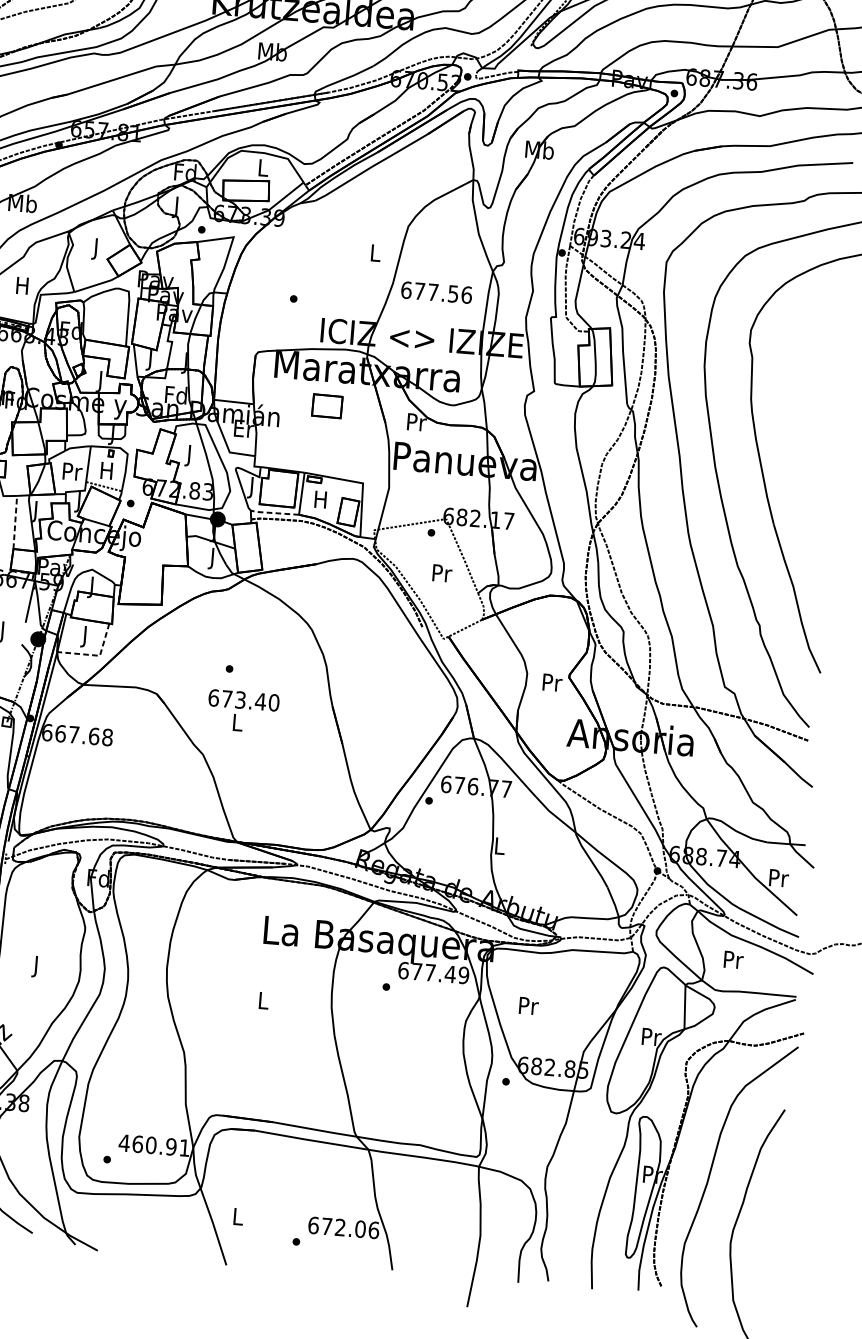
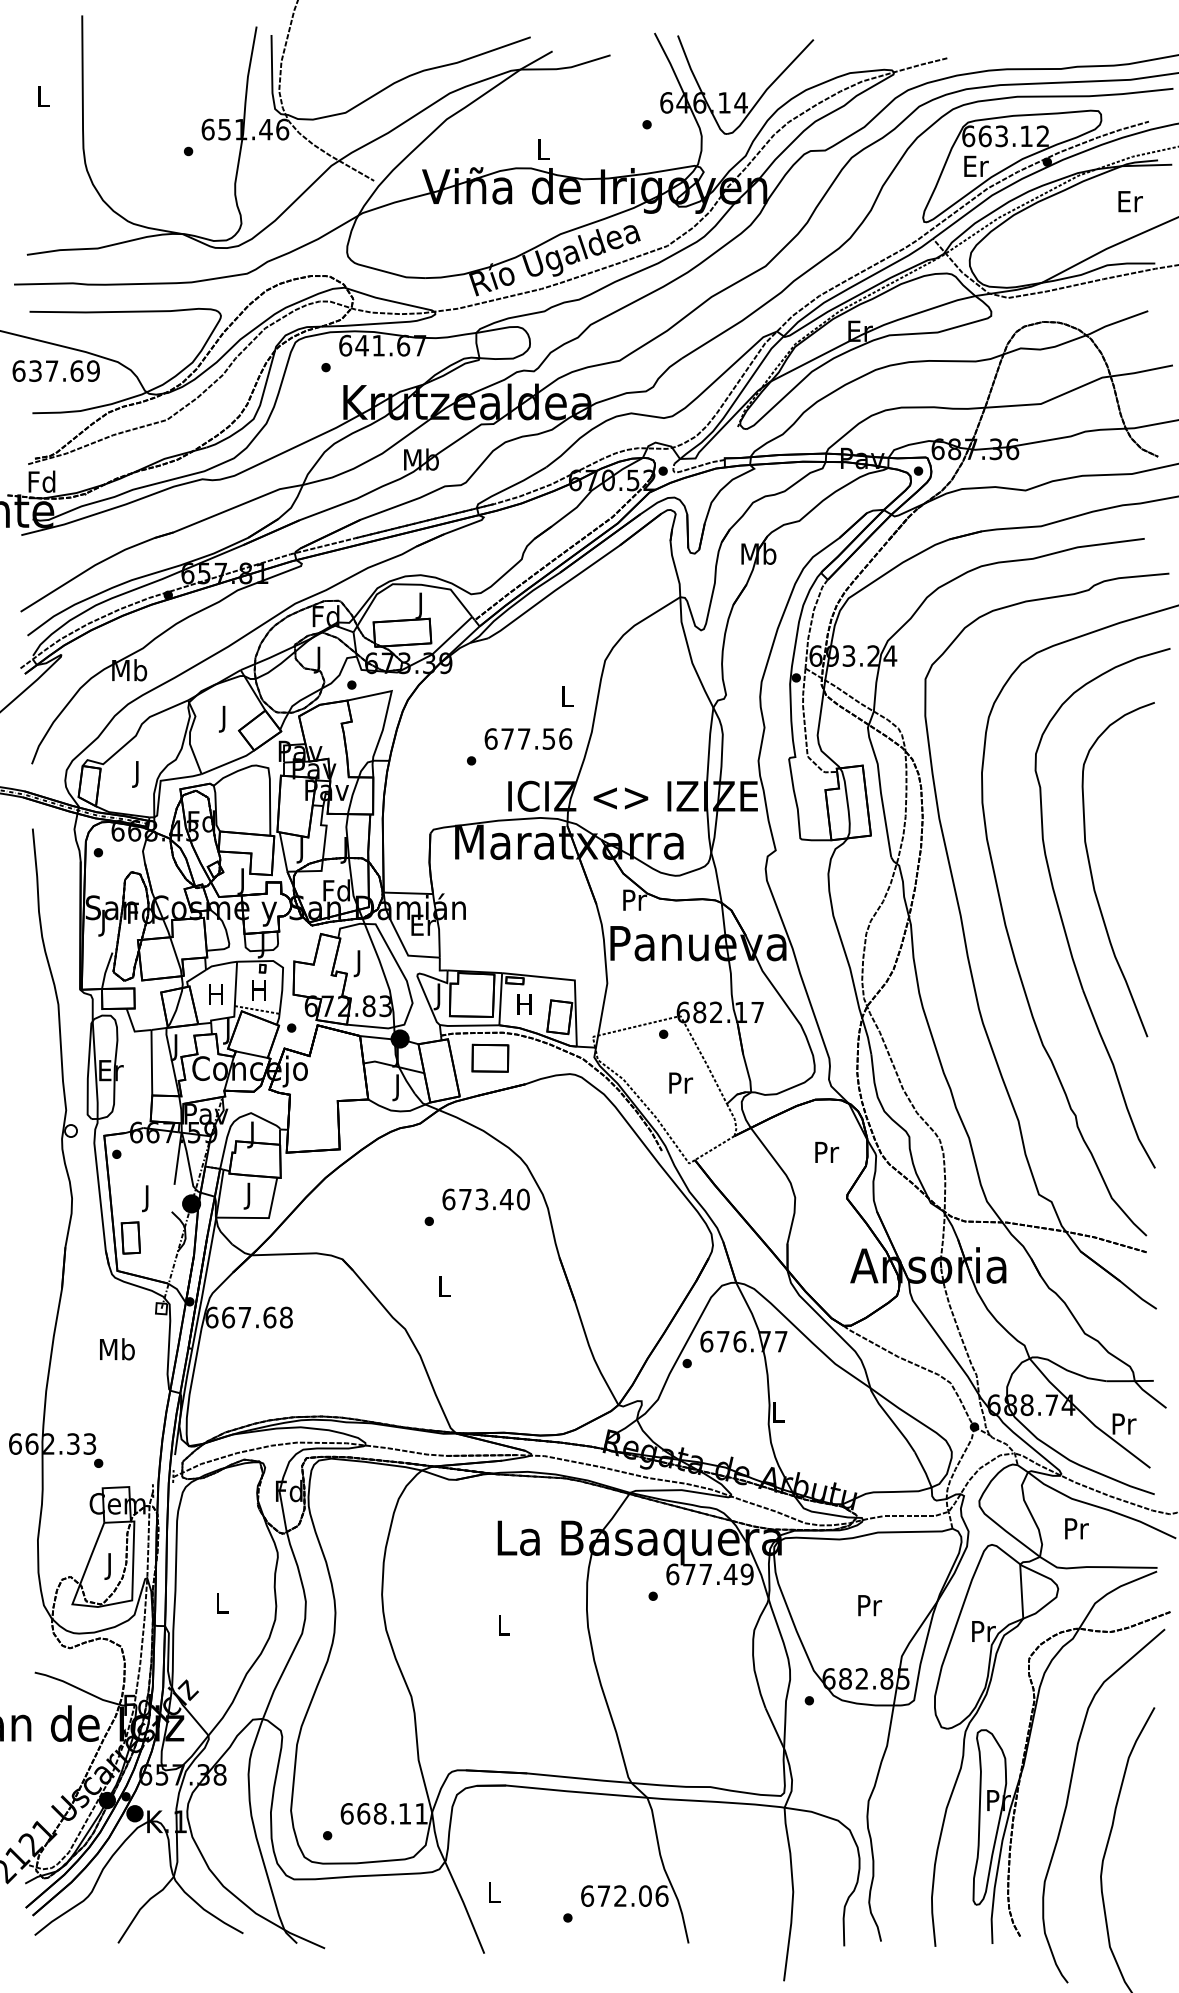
text: (263, 169) -> (421, 605), L -> J
text: (22, 288) -> (137, 774), H -> J
text: (436, 292) -> (528, 738), moved
part: (327, 405) -> (490, 1057), moved
curve: (789, 430) -> (1092, 873), added
text: (72, 471) -> (217, 994), Pr -> H
line: (274, 512) -> (468, 1025), dashed -> solid
line: (15, 522) -> (151, 1062), dashed -> solid
line: (95, 655) -> (263, 1218), dashed -> solid
text: (552, 682) -> (827, 1151), moved
text: (243, 700) -> (485, 1199), moved
text: (37, 966) -> (222, 1605), J -> L
text: (528, 1005) -> (869, 1605), moved
text: (147, 1144) -> (375, 1813), 460.91 -> 668.11

